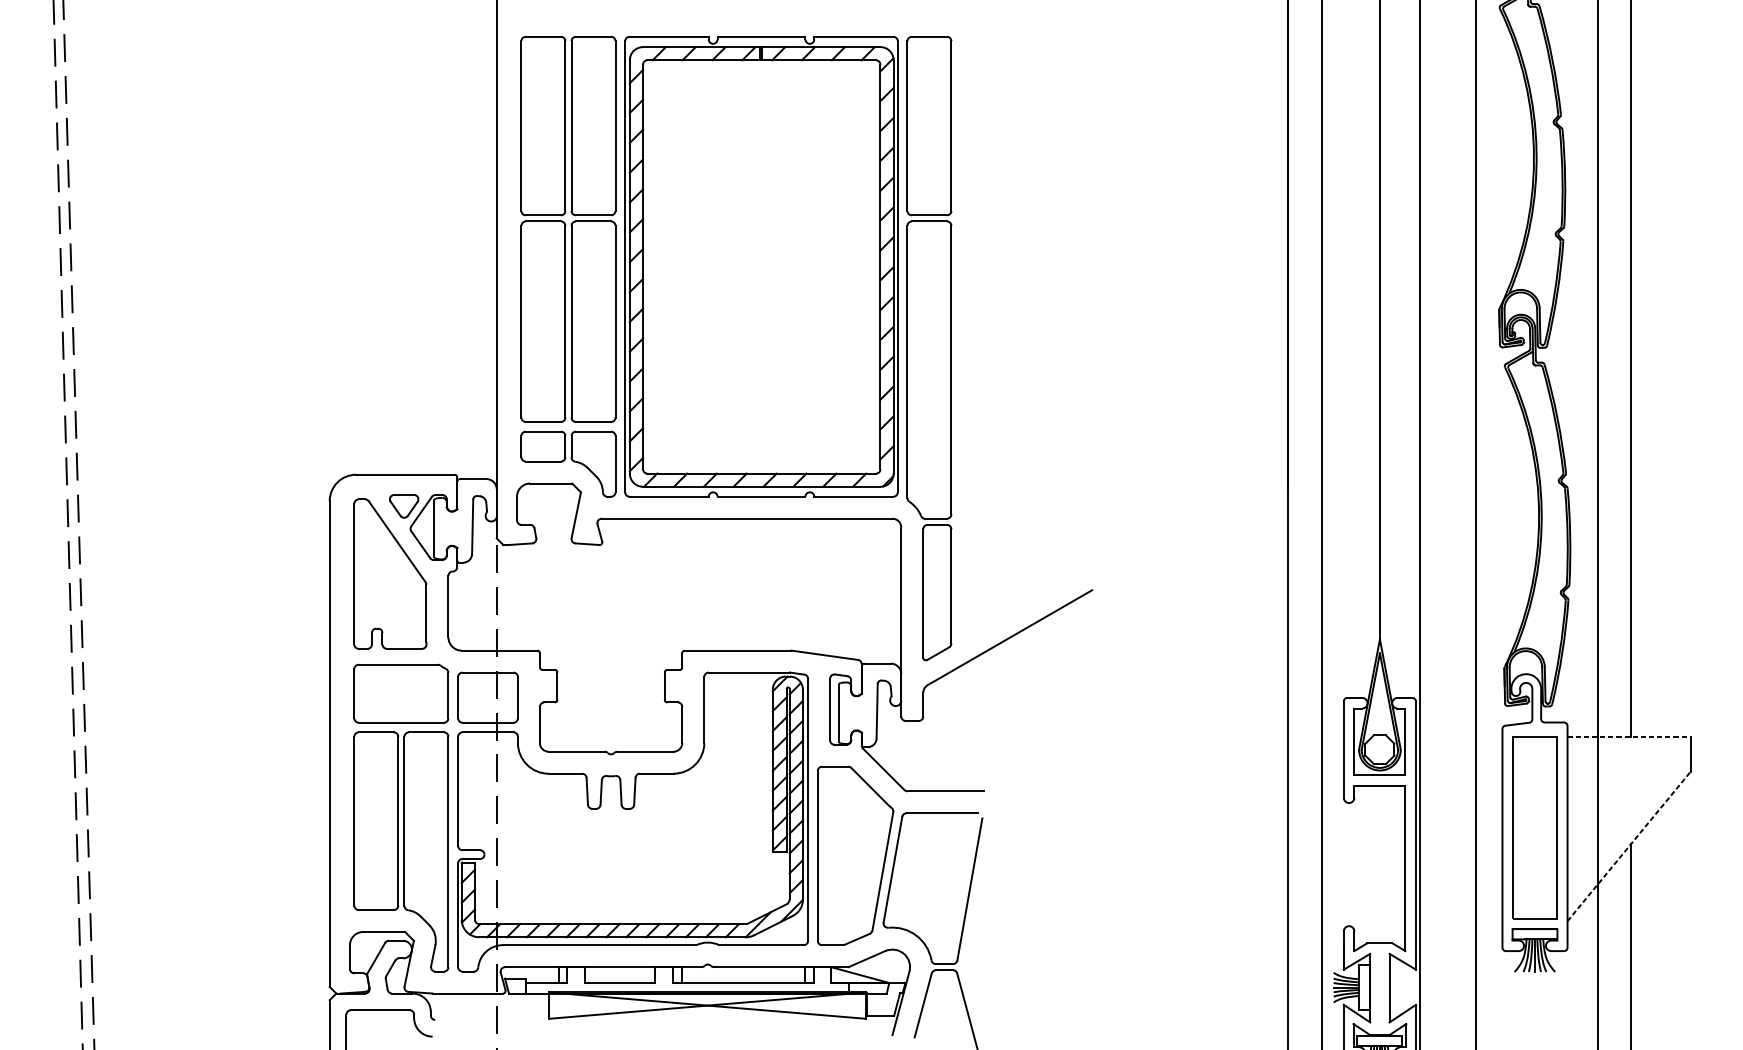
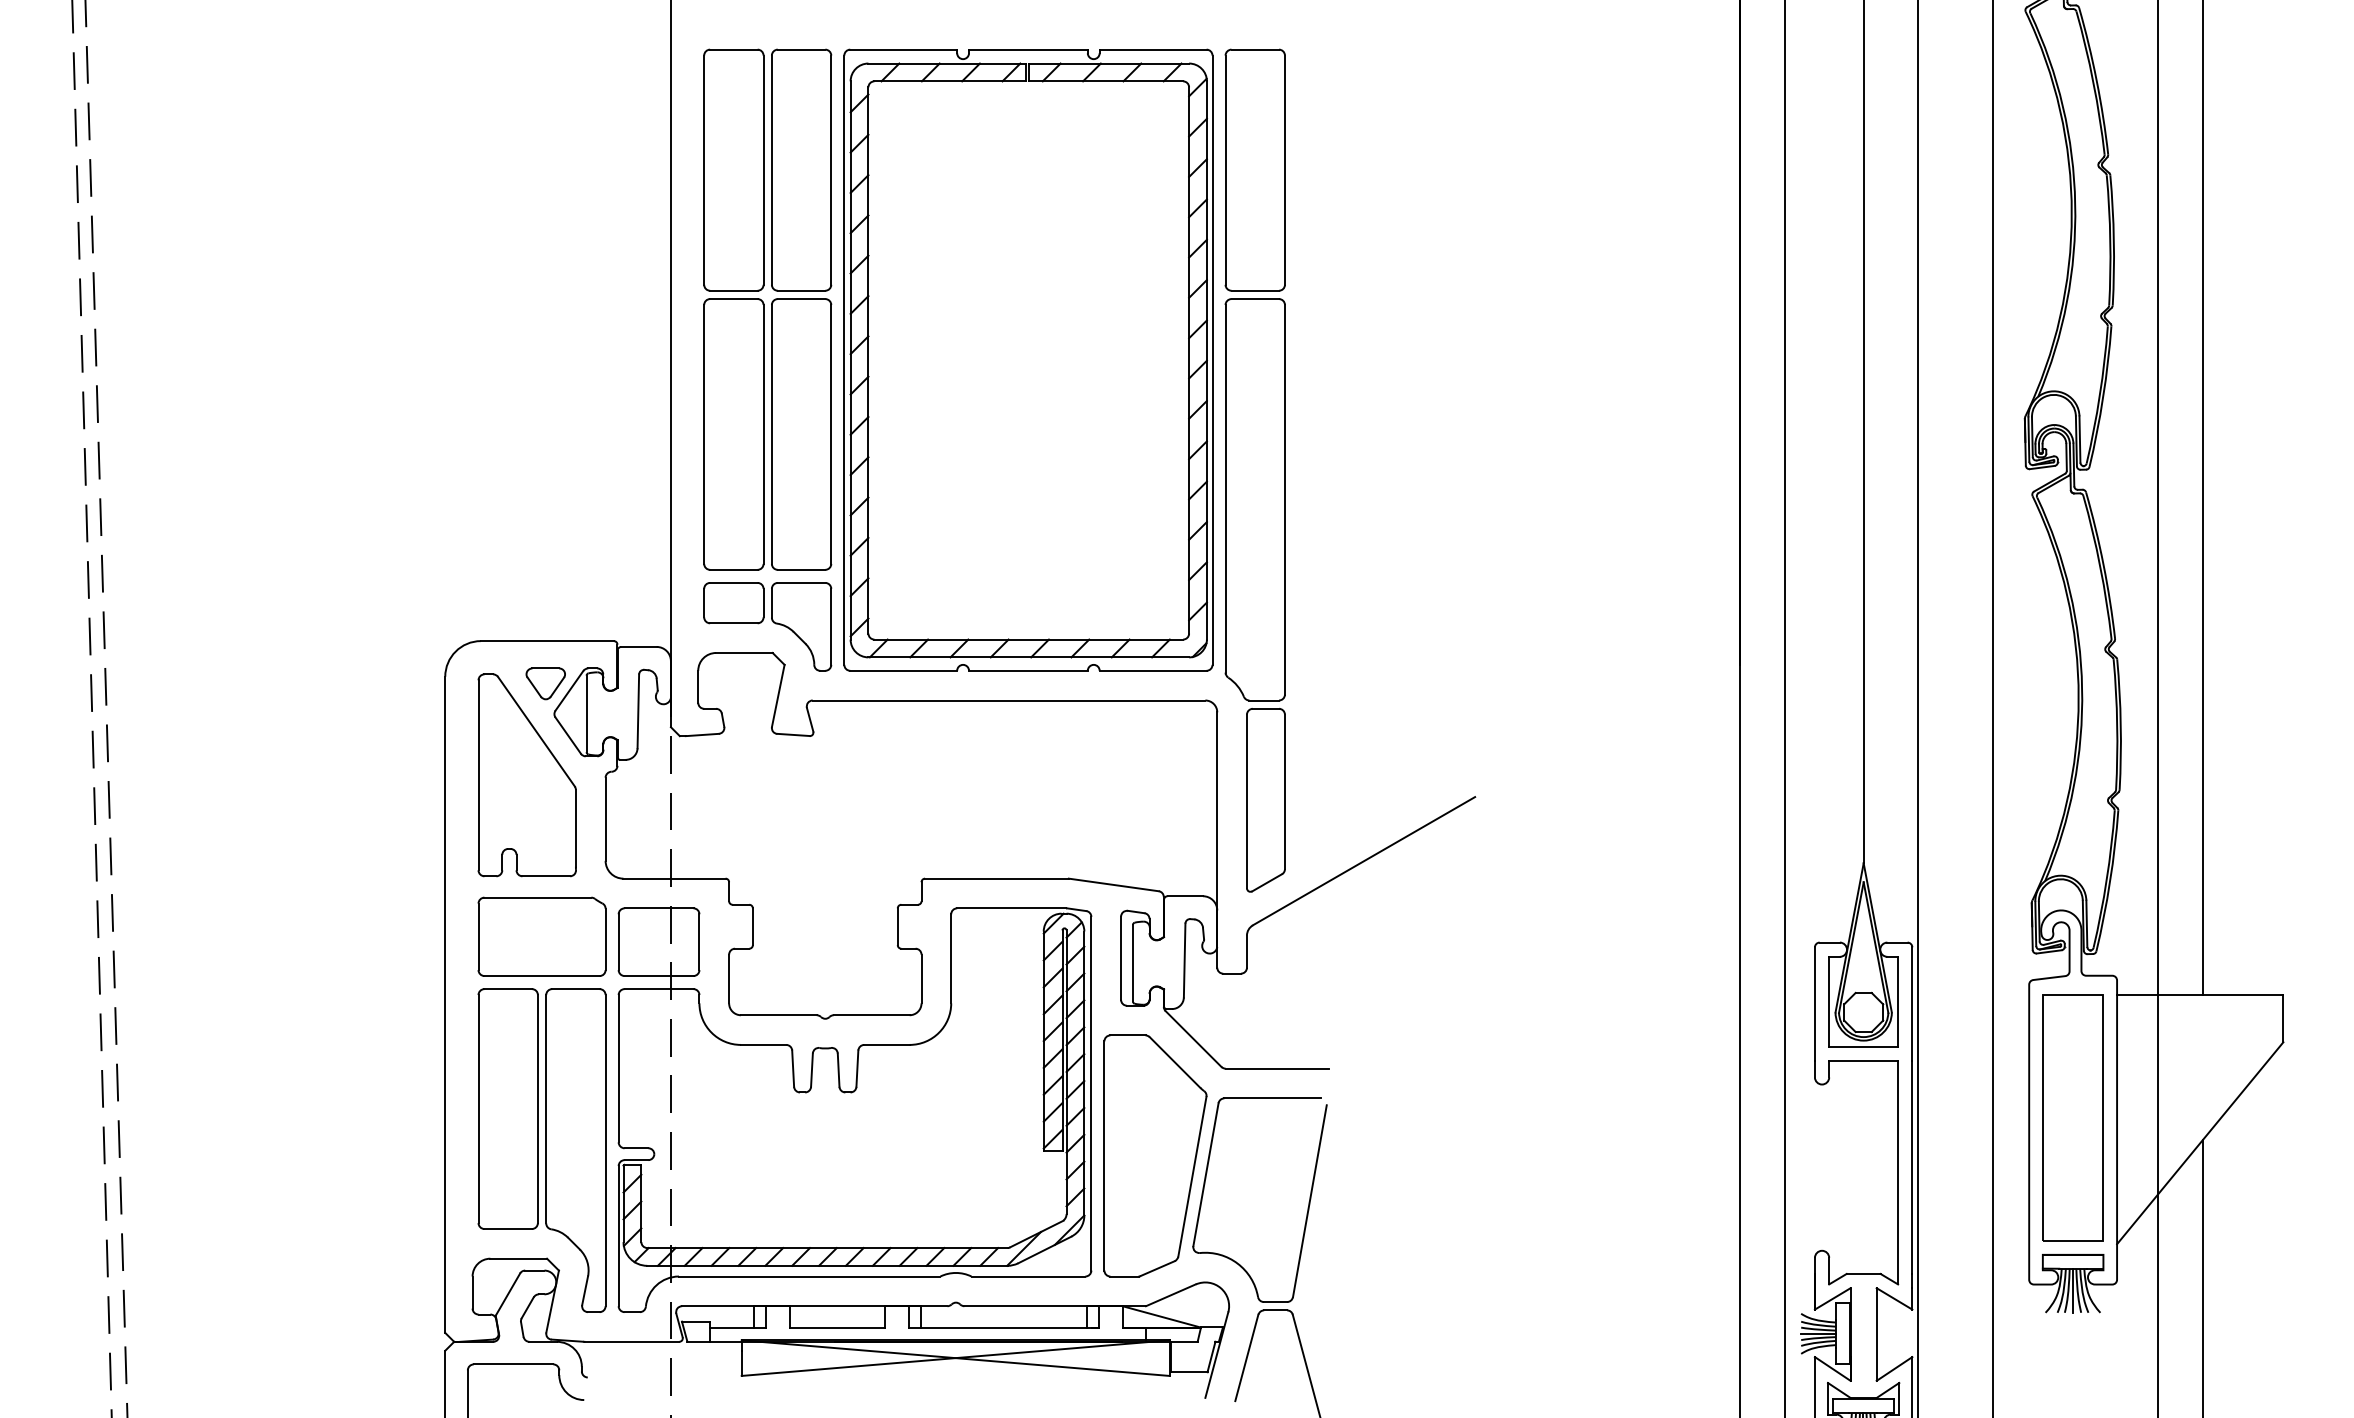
line: (1629, 736) -> (2200, 994), dashed -> solid
line: (1629, 846) -> (2200, 1143), dashed -> solid

